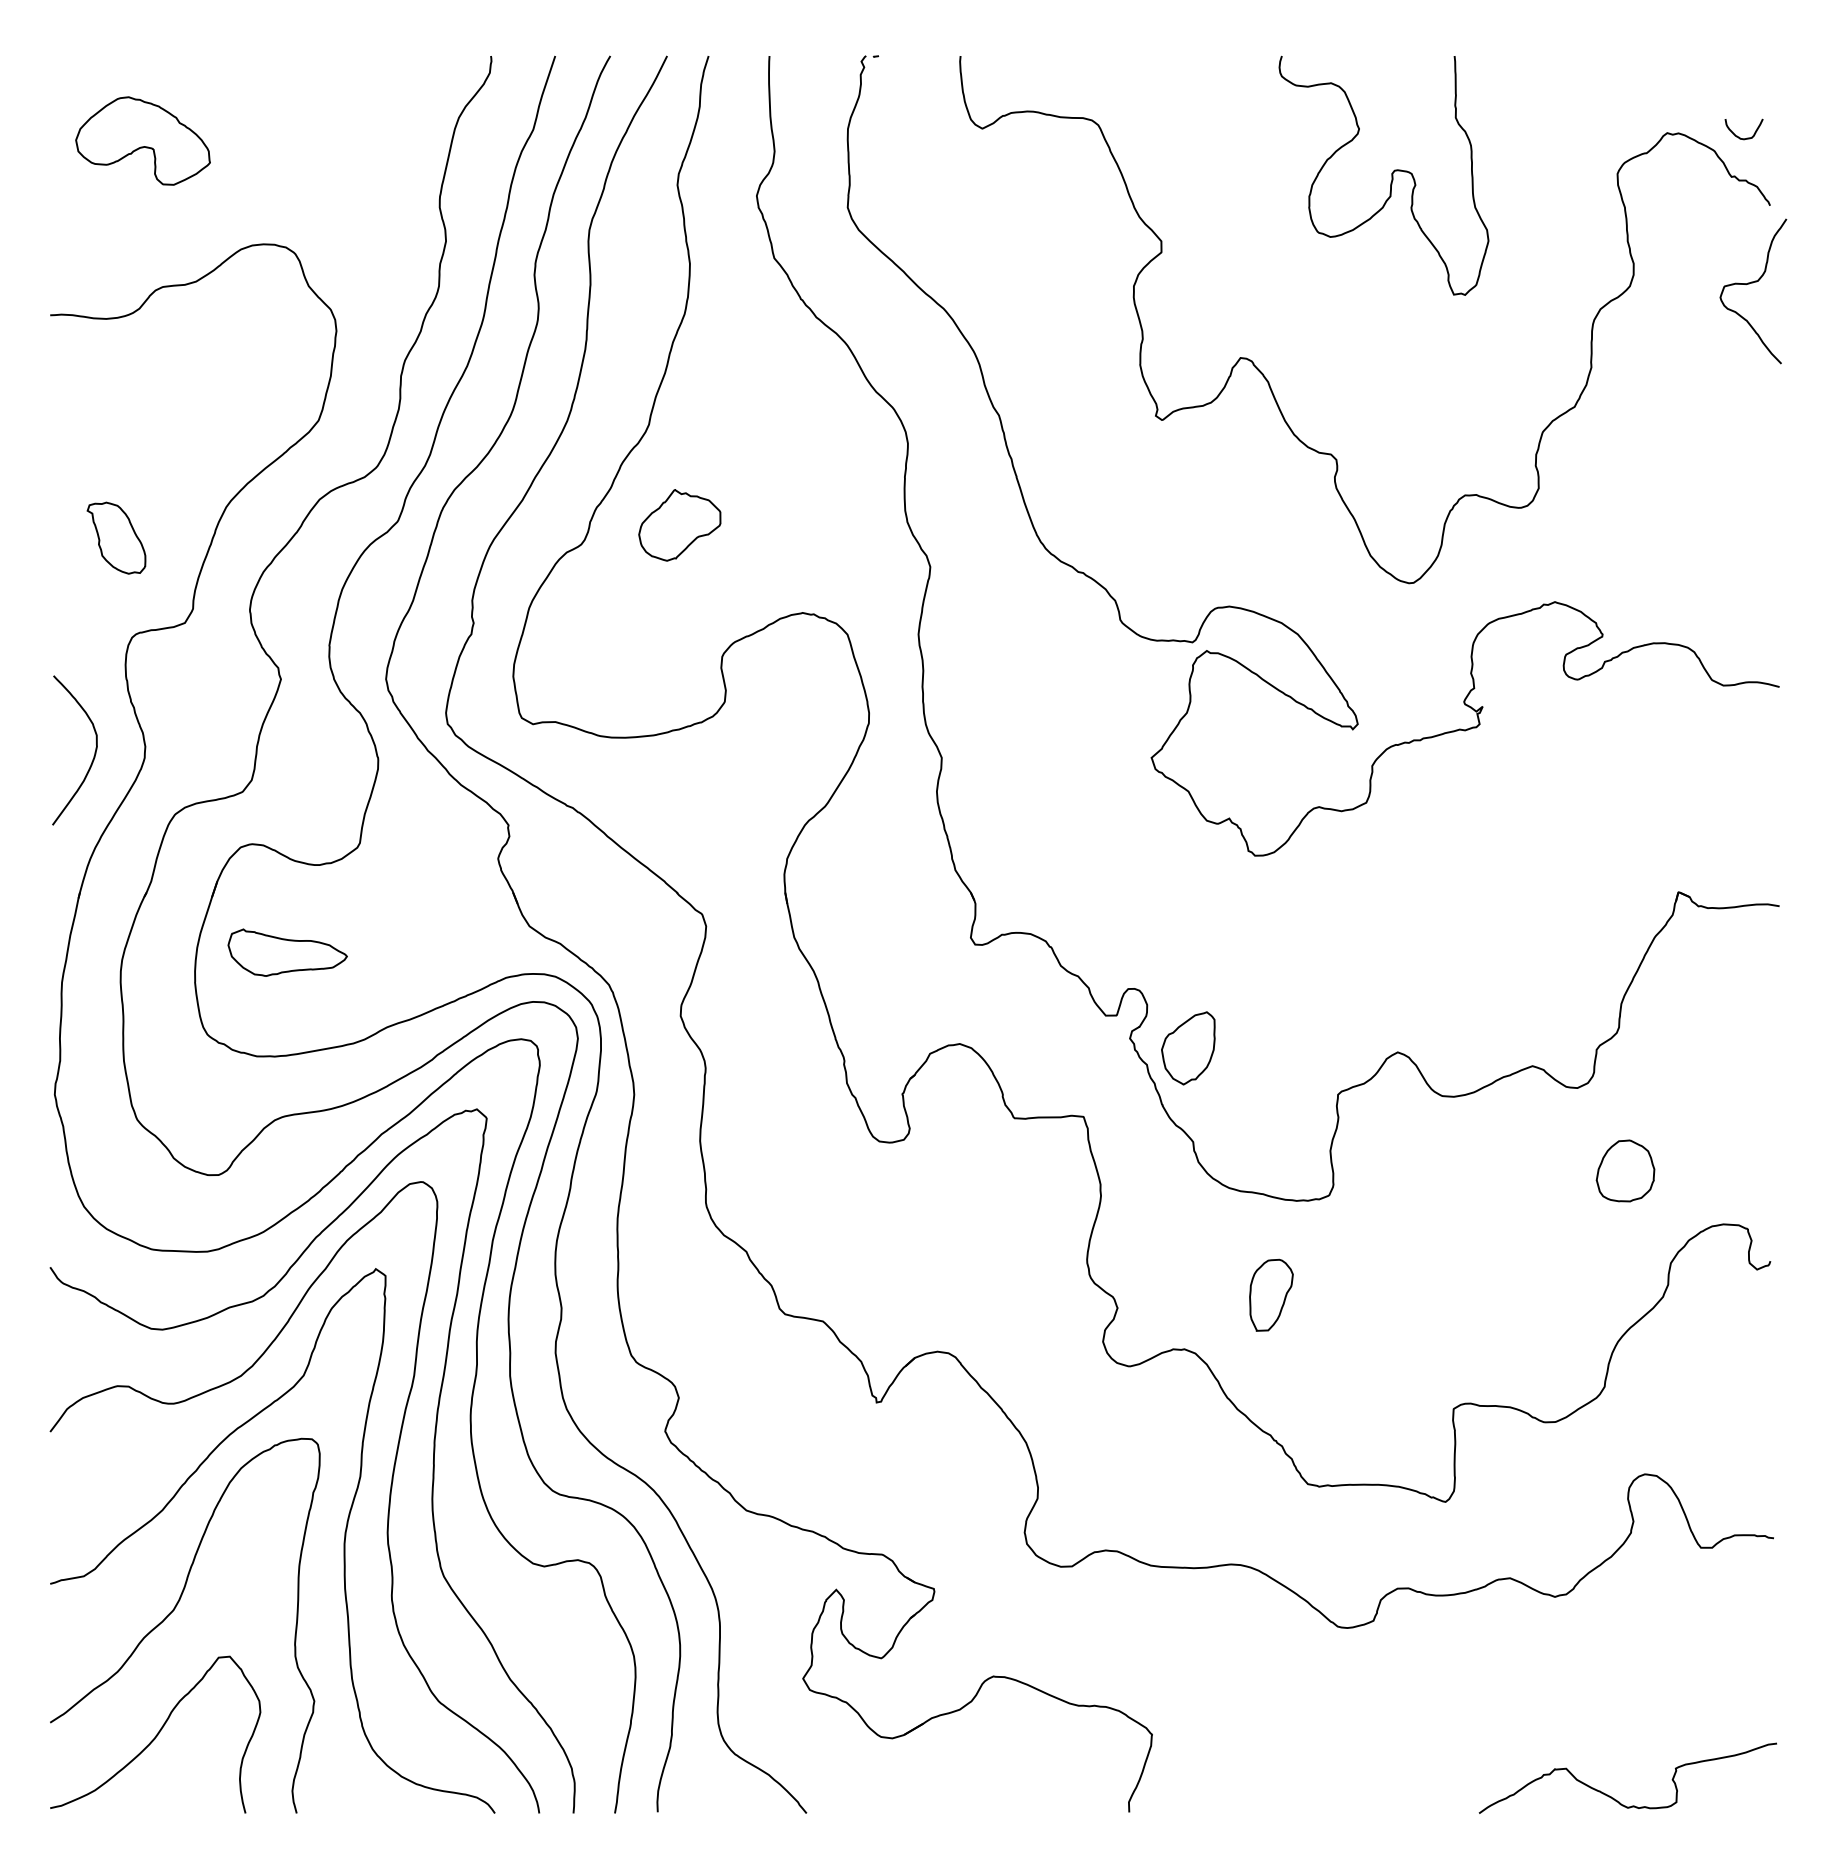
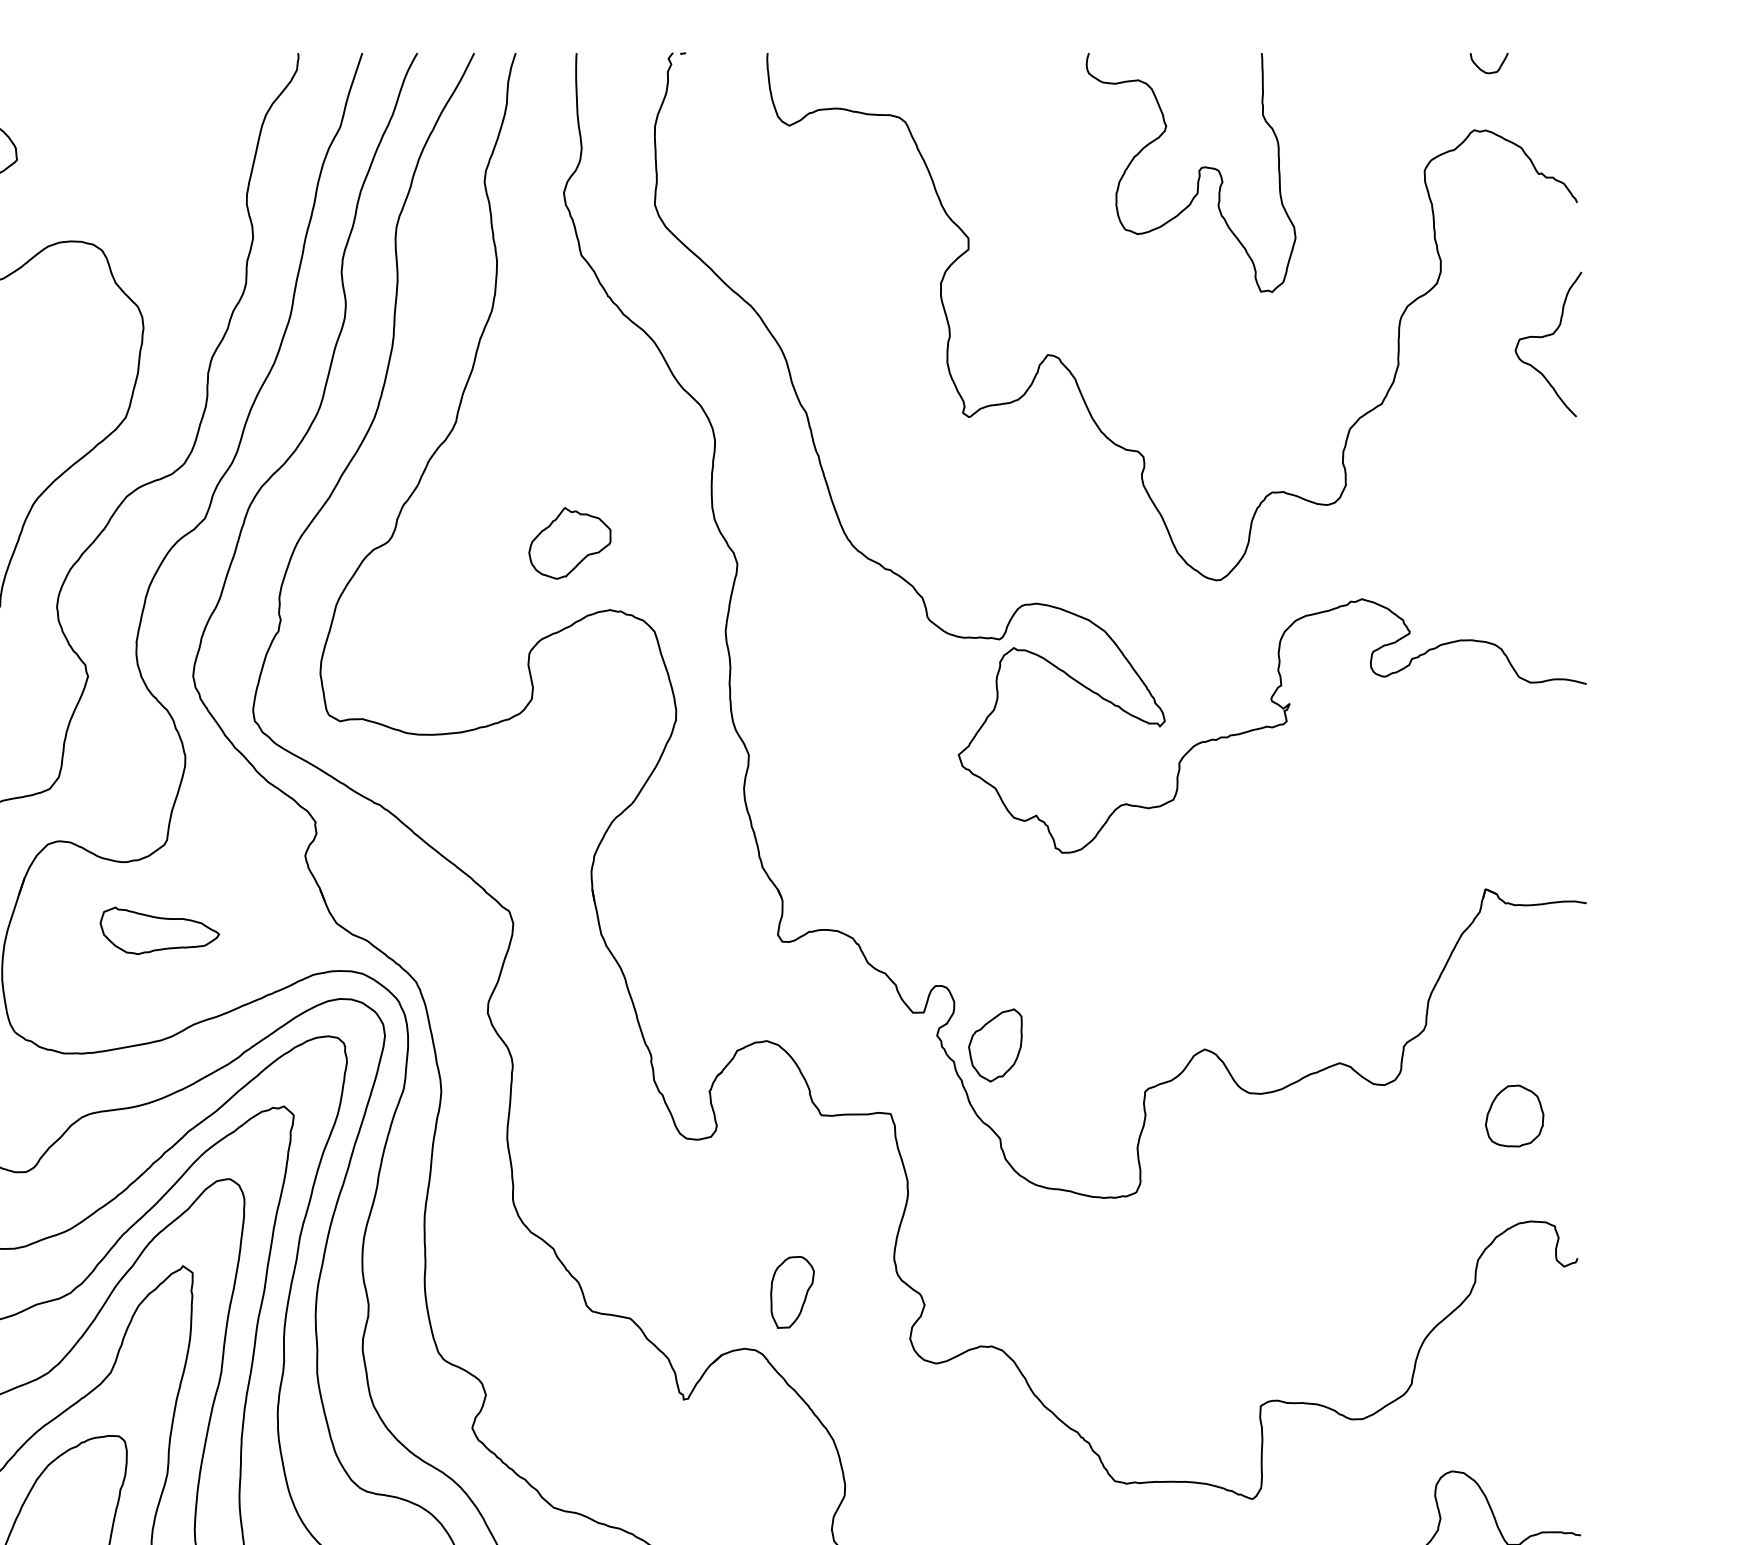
curve: (1739, 136) -> (1484, 70), moved
curve: (1753, 283) -> (1548, 336), moved
part: (679, 525) -> (569, 543), moved
part: (287, 952) -> (159, 930), moved
part: (1625, 1170) -> (1514, 1115), moved
part: (1271, 1294) -> (792, 1291), moved

